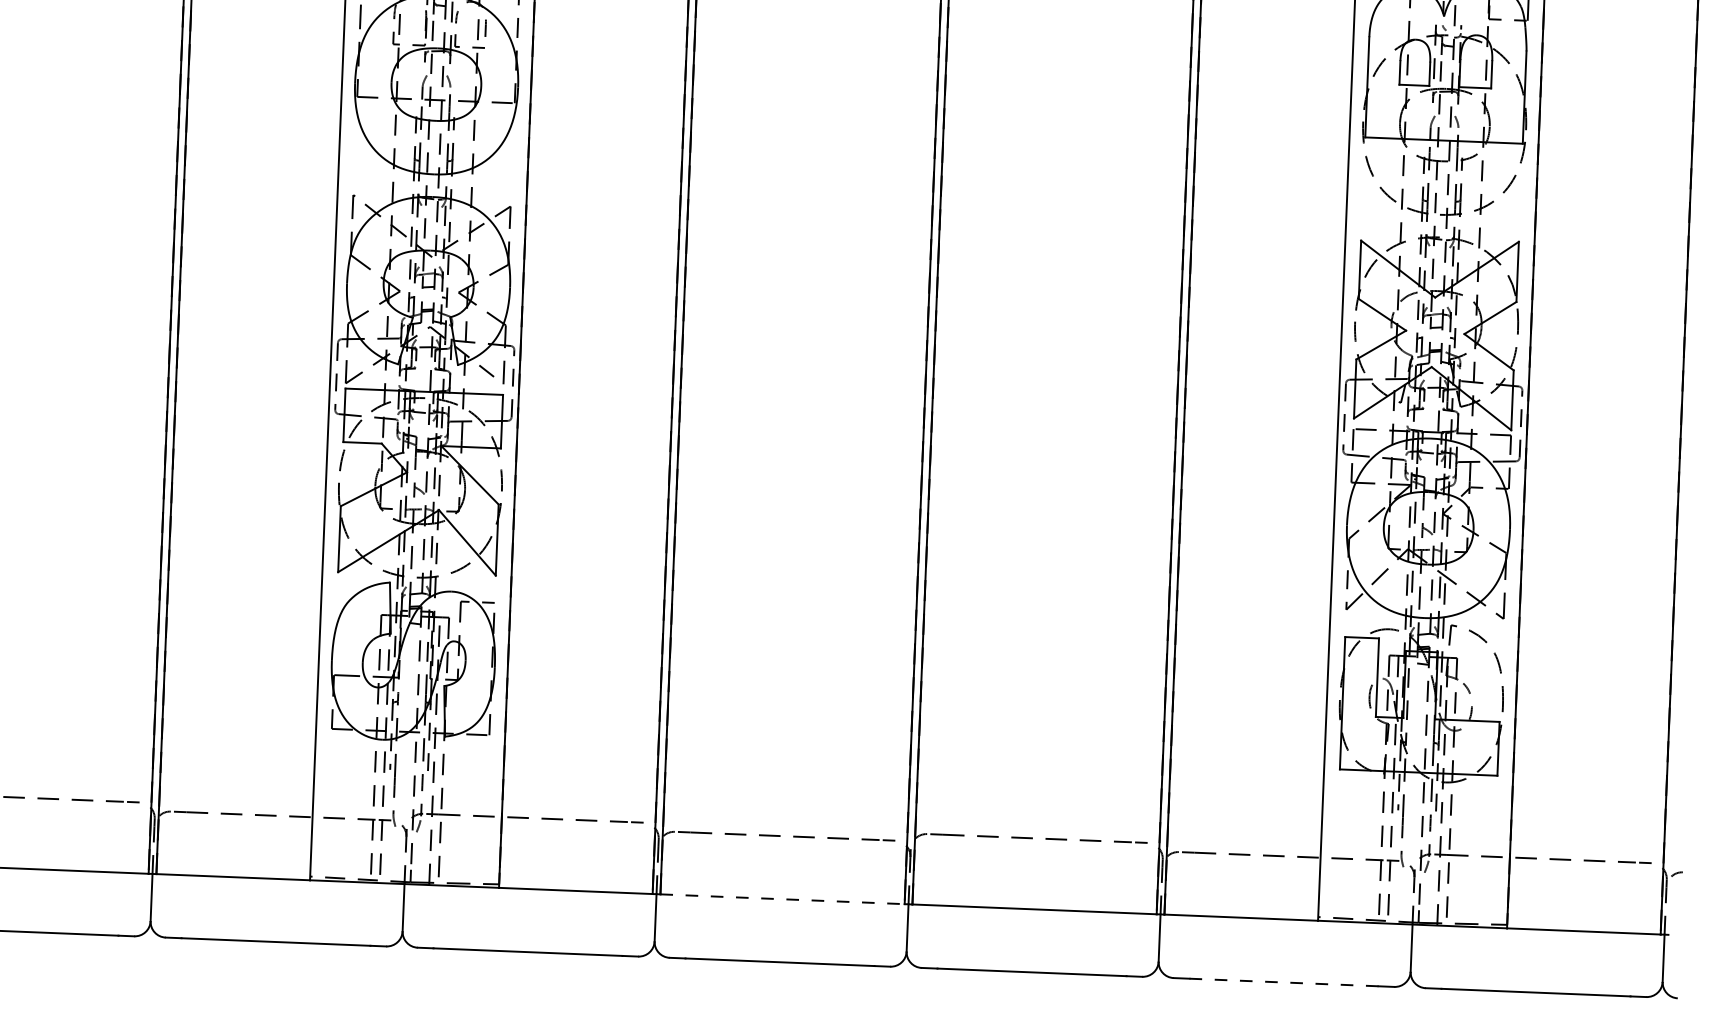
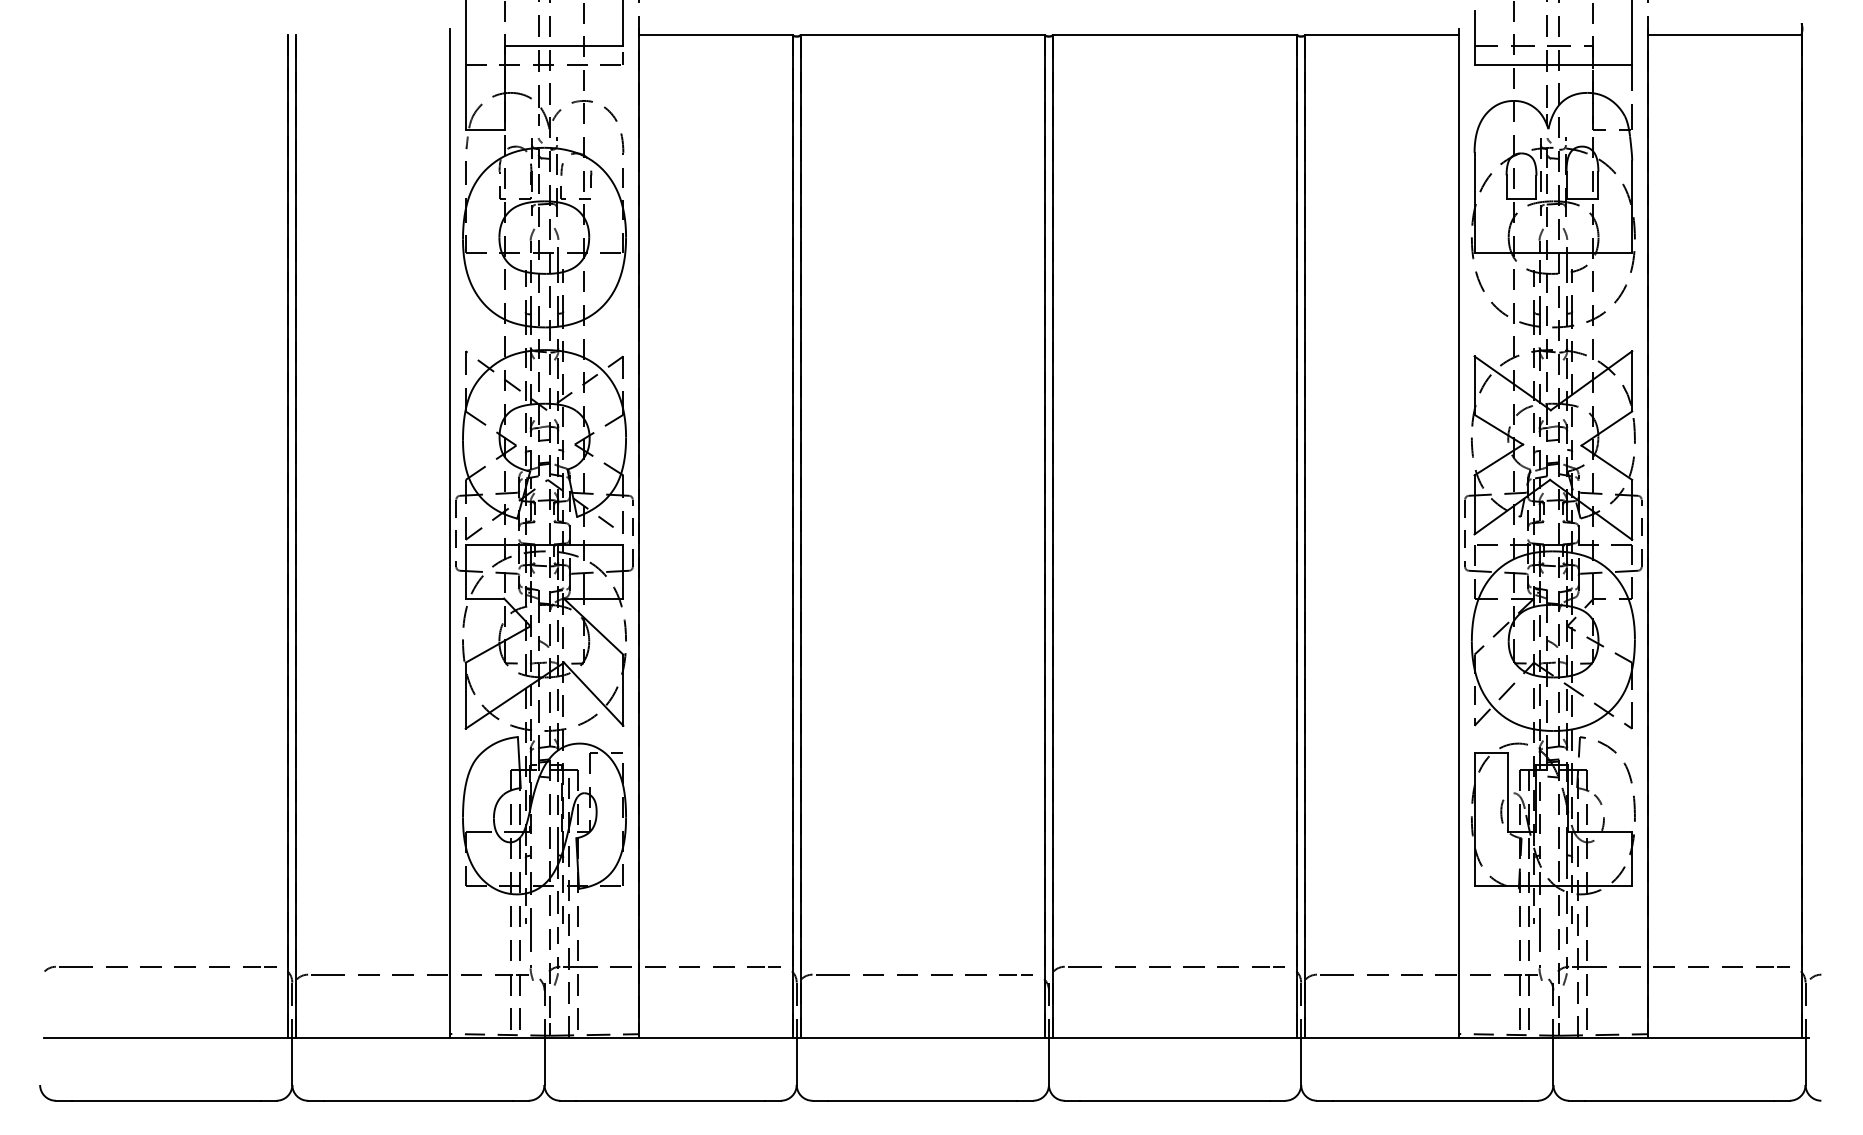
line: (783, 899) -> (923, 1037), dashed -> solid
line: (1284, 982) -> (1427, 1100), dashed -> solid

